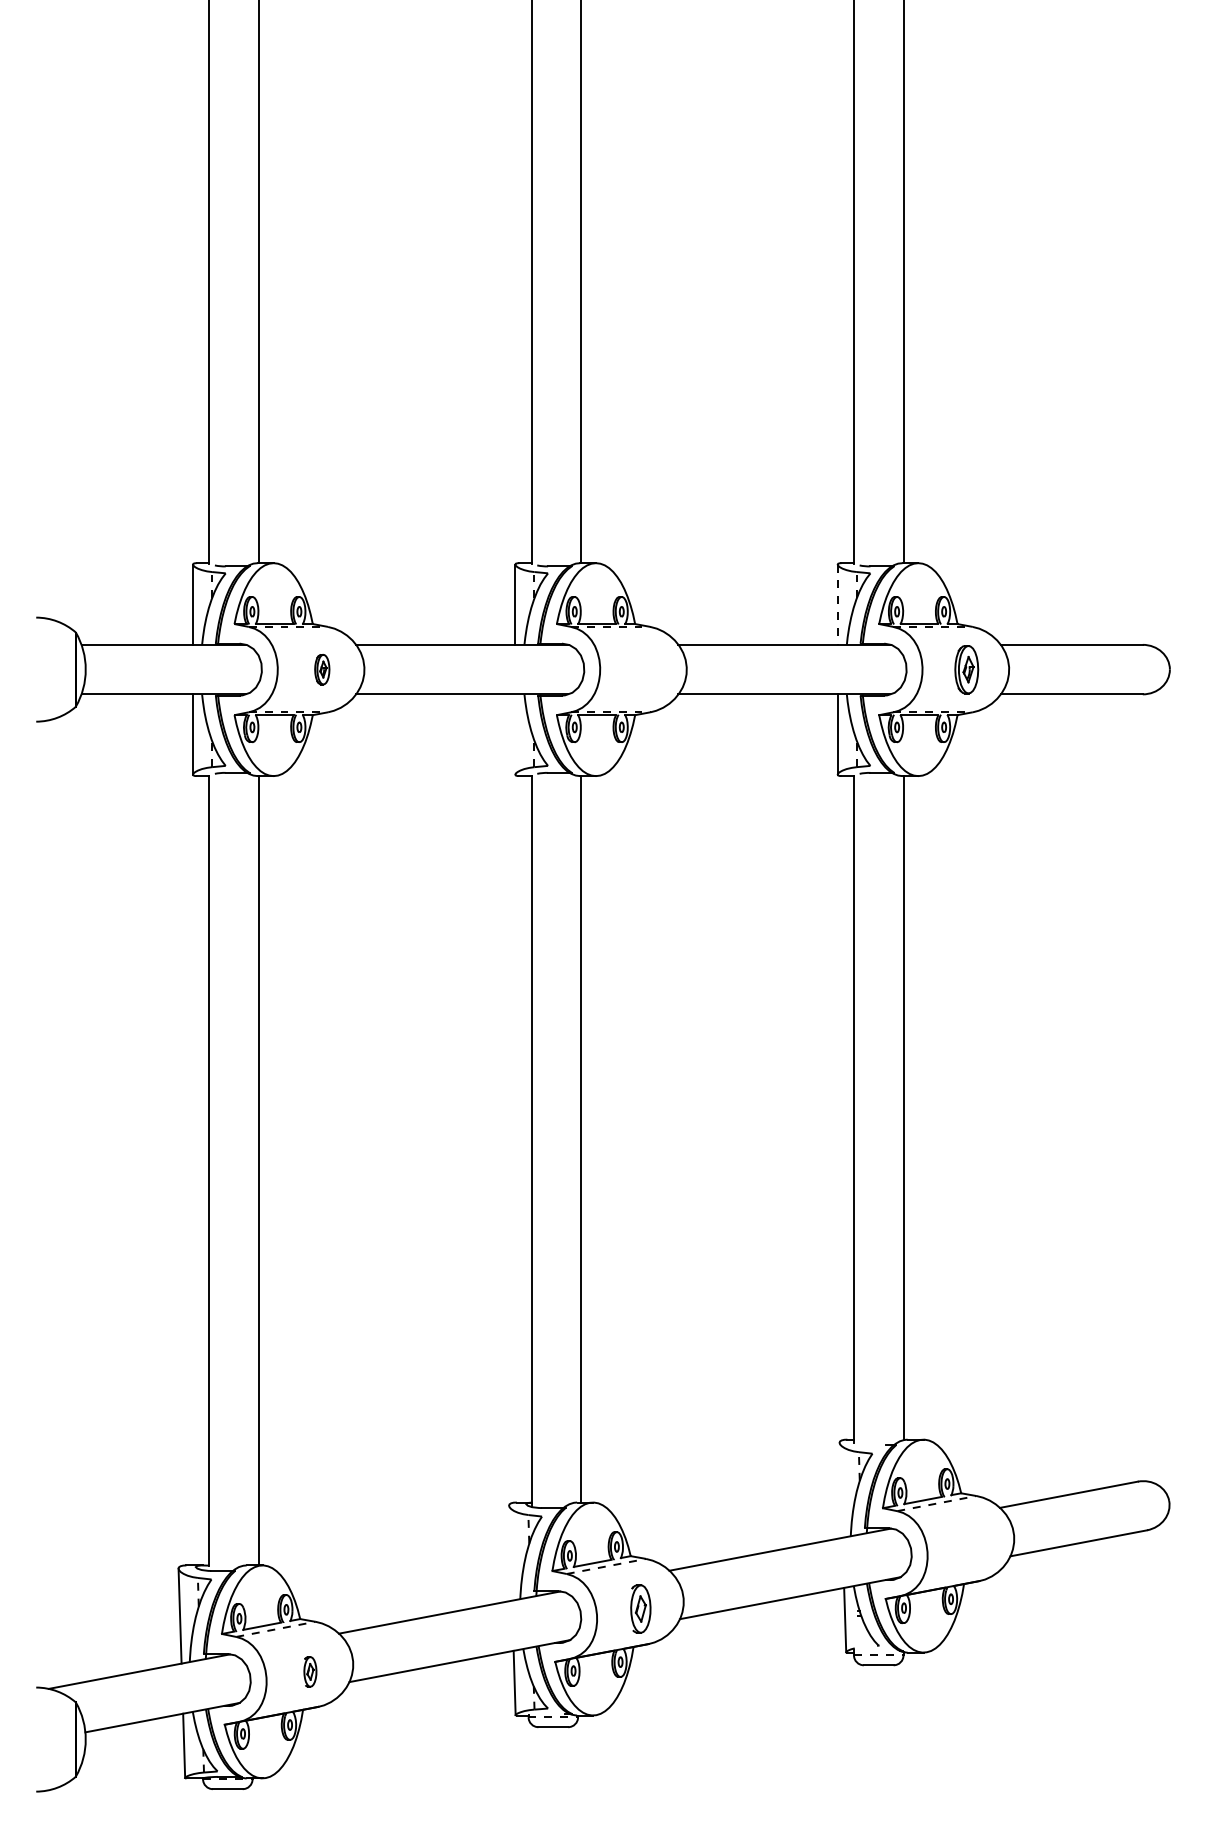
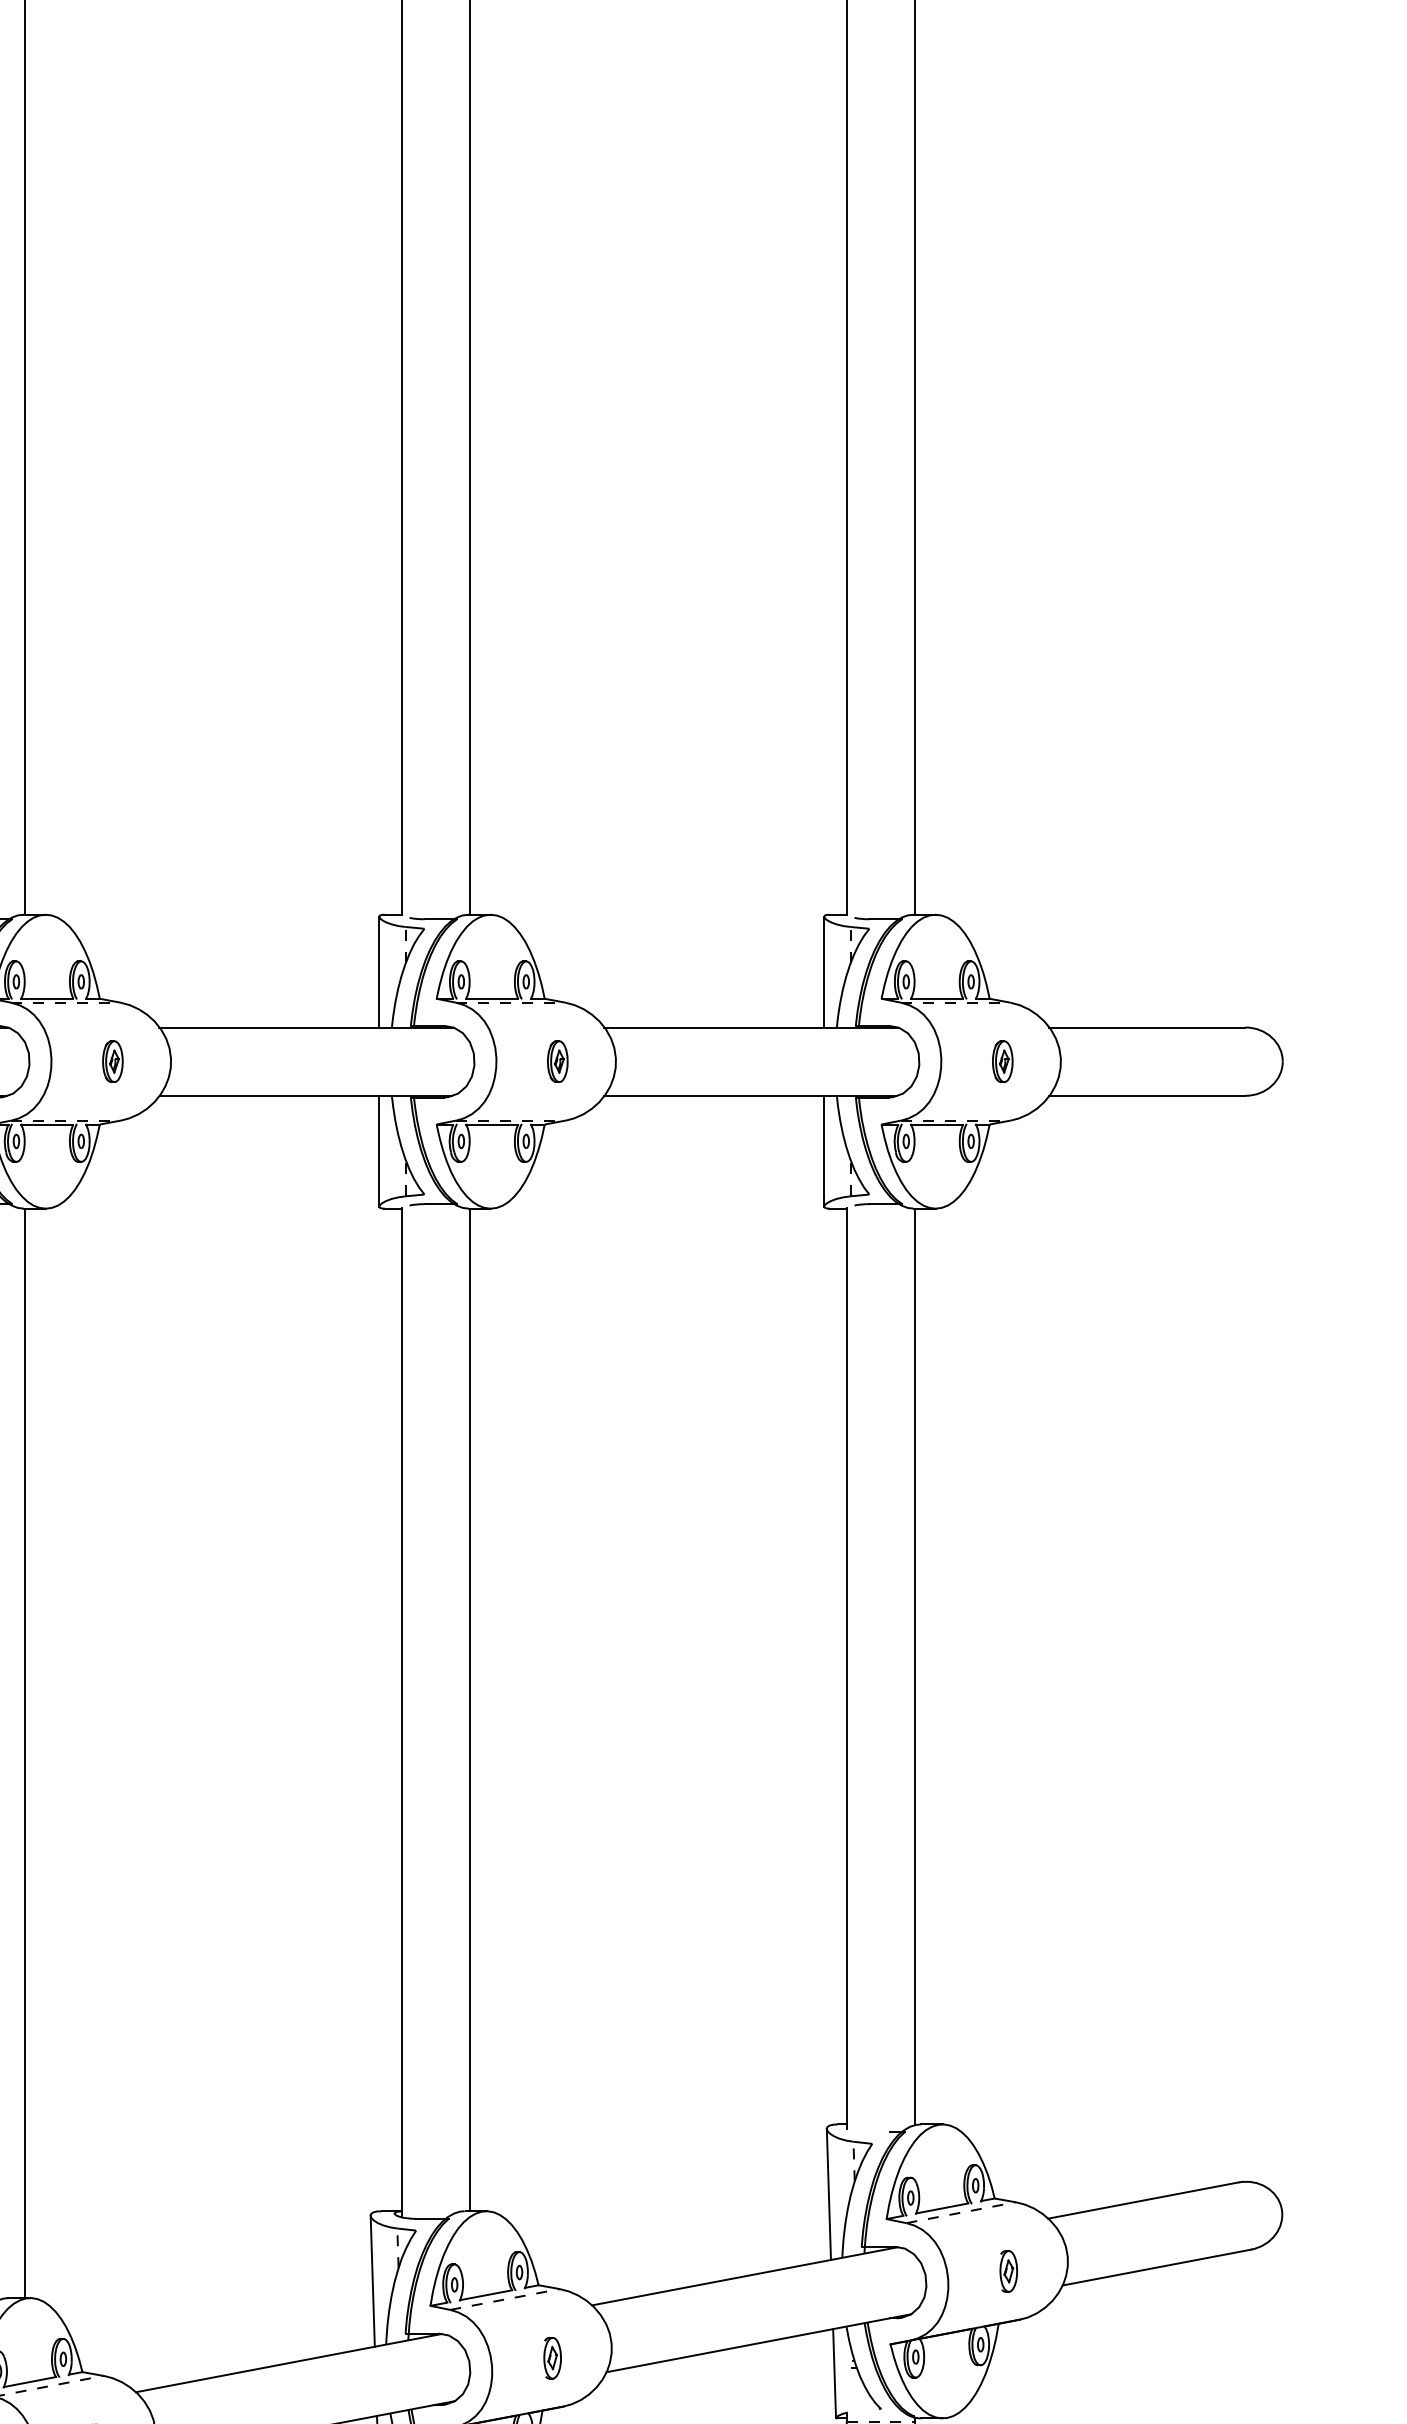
line: (837, 605) -> (823, 973), dashed -> solid
part: (644, 669) -> (557, 1061), added
part: (967, 669) -> (1003, 1061), size x0.62
line: (515, 734) -> (379, 1151), added
line: (840, 1489) -> (828, 2193), added
part: (971, 1545) -> (1008, 2270), added
line: (510, 1552) -> (372, 2280), added
part: (640, 1608) -> (552, 2357), size x0.62

